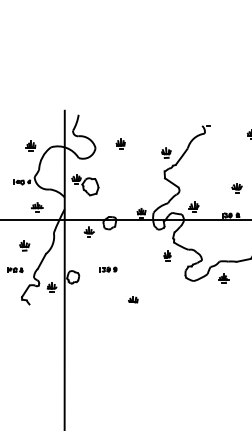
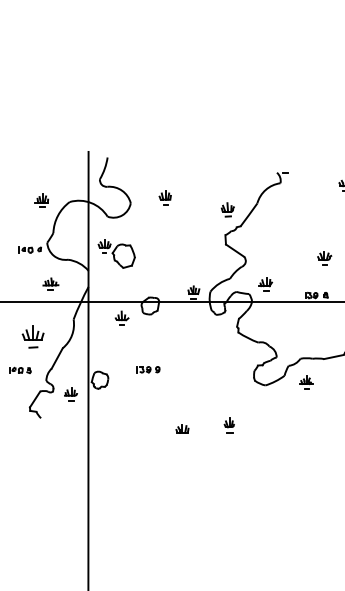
part: (24, 245) -> (33, 336), size x1.6
part: (167, 255) -> (229, 424), moved
part: (133, 299) -> (182, 428), moved

